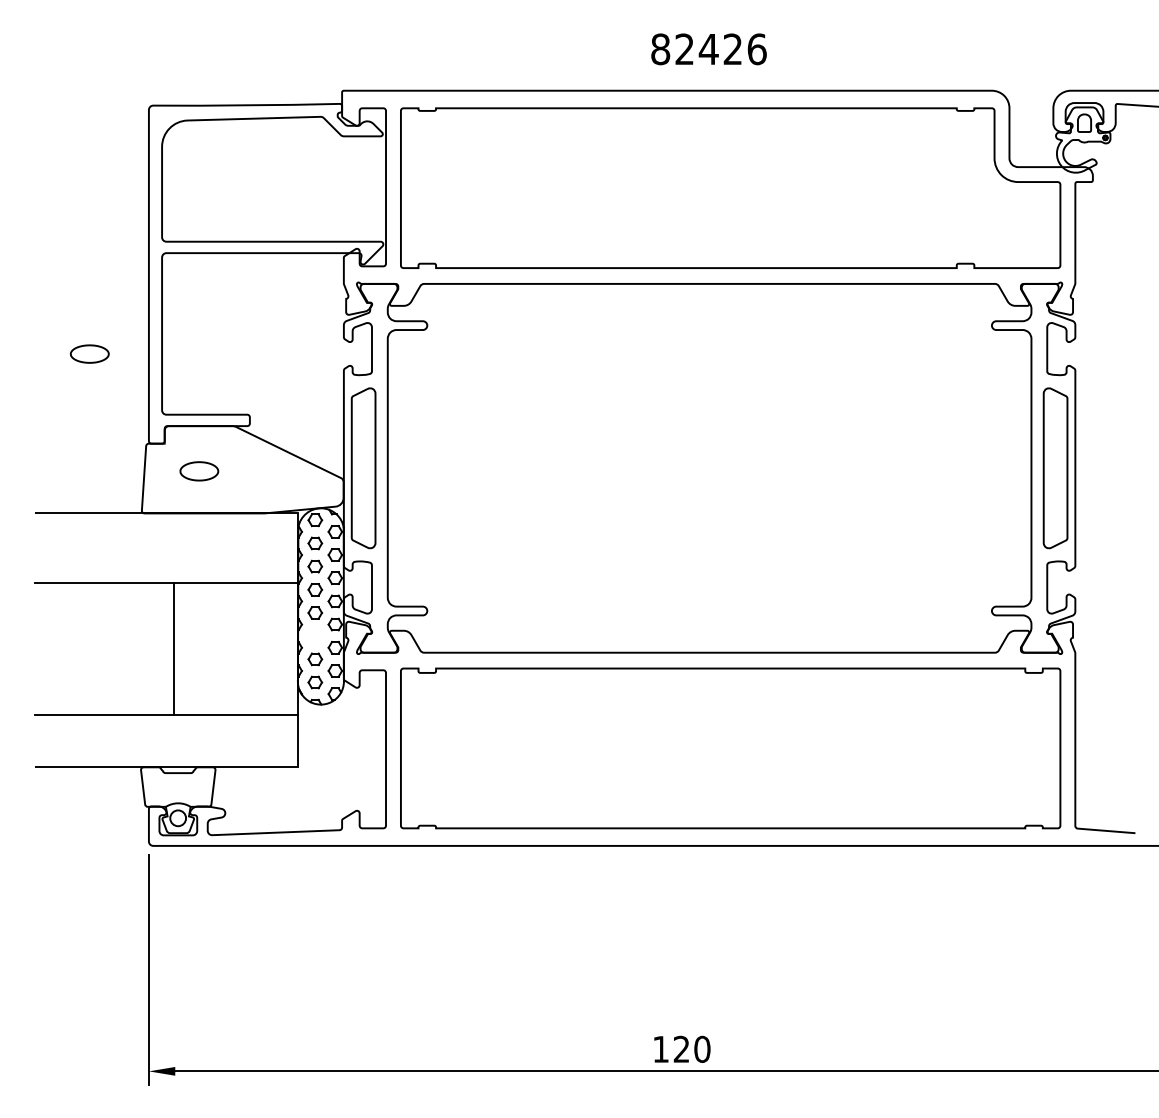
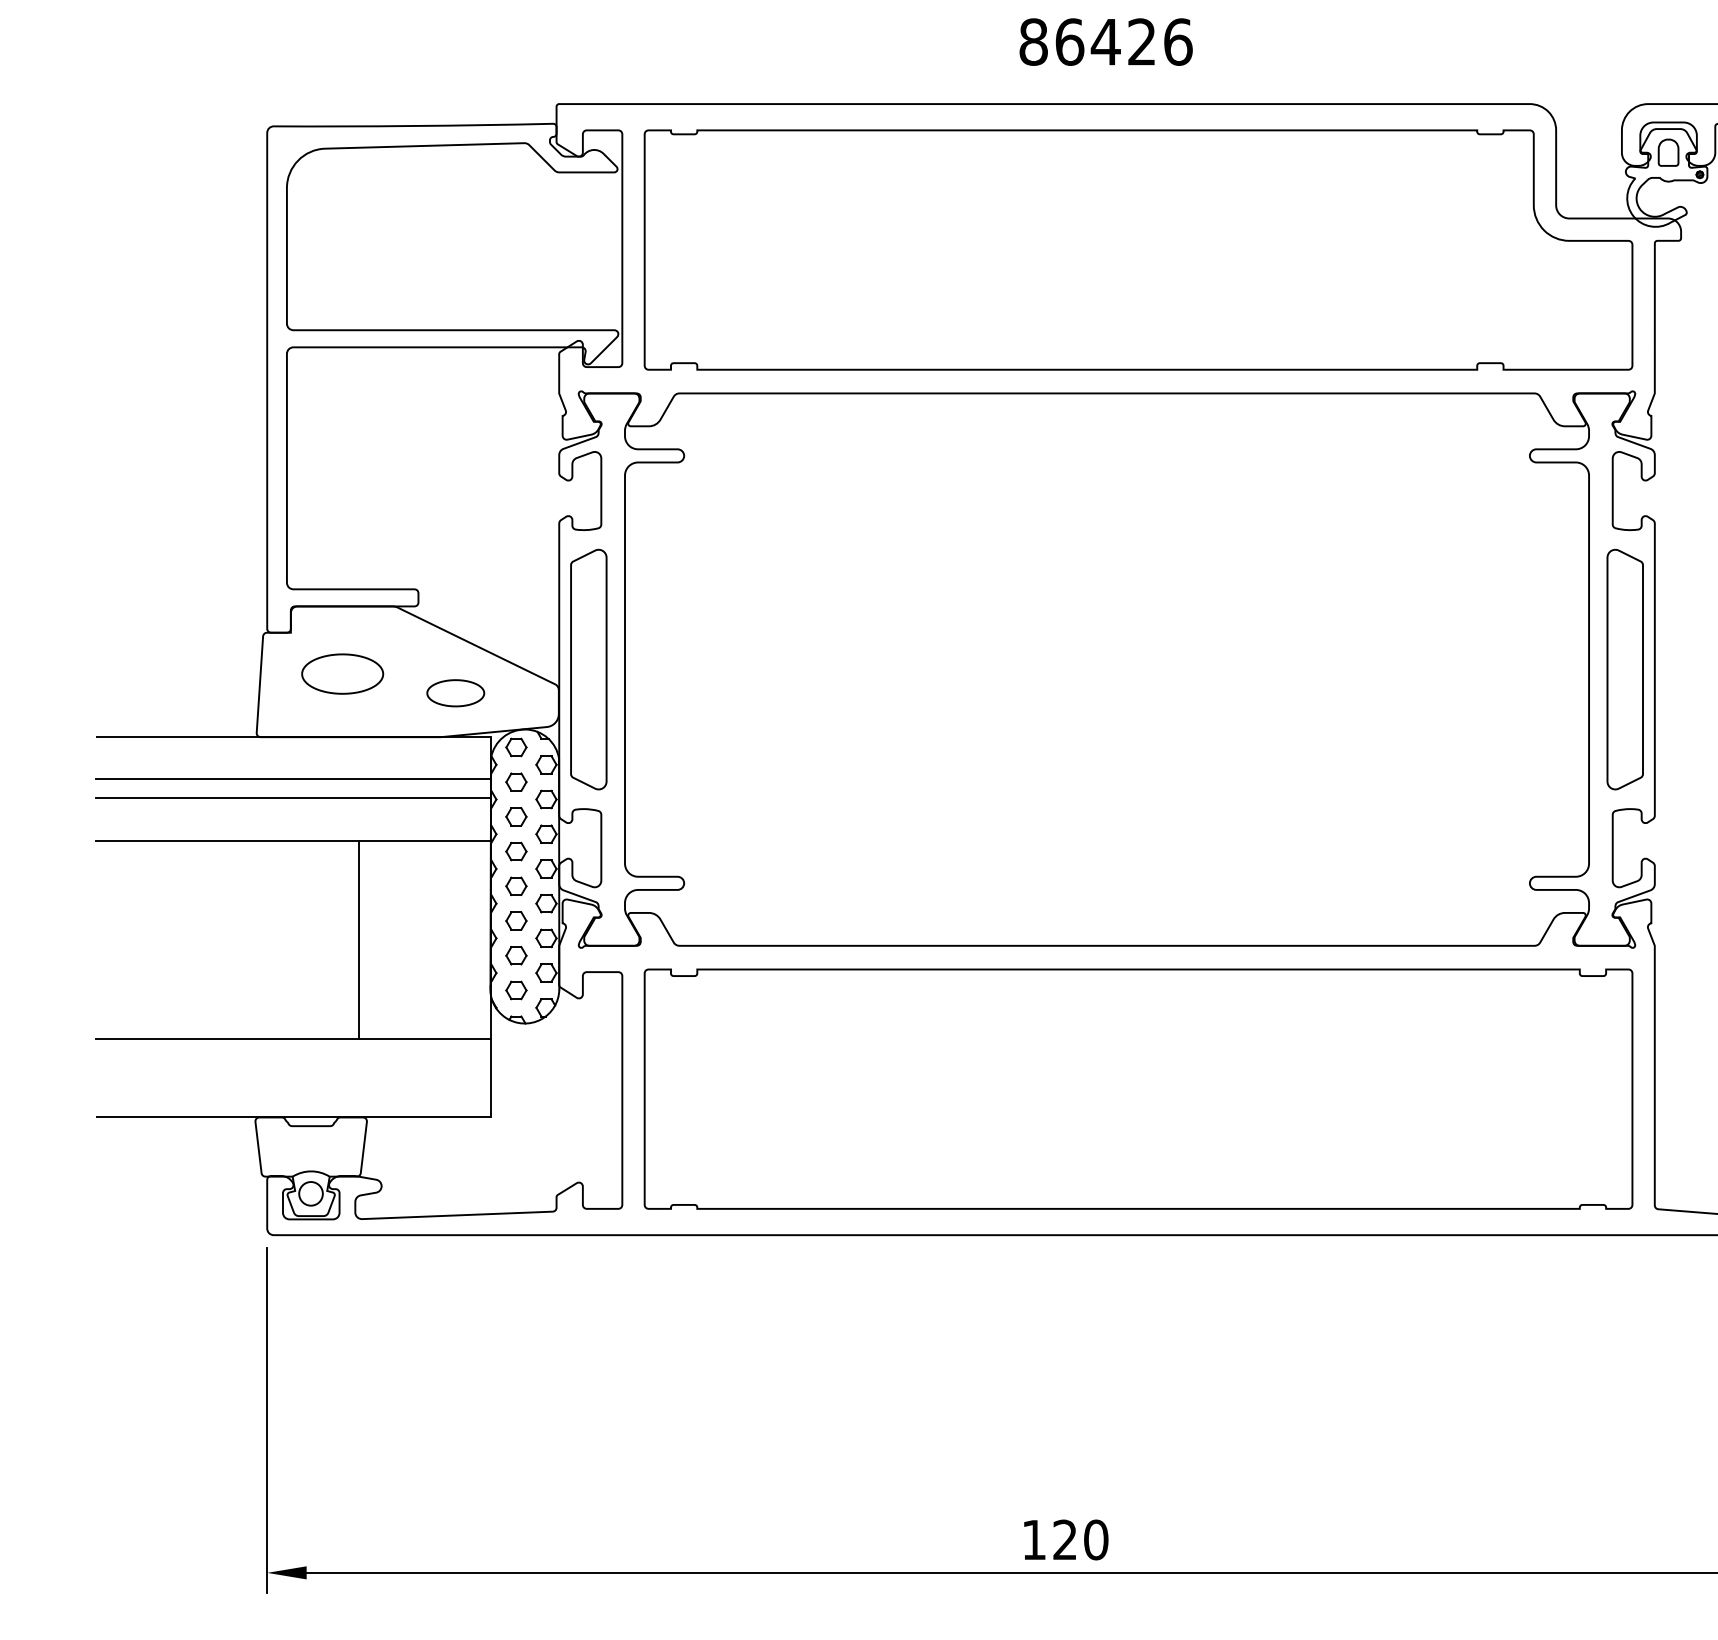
text: (684, 49) -> (1069, 42), 82426 -> 86426
part: (89, 353) -> (455, 692), moved
part: (199, 471) -> (342, 674), size x1.43
line: (166, 541) -> (293, 779), added
line: (166, 553) -> (293, 797), added
part: (315, 635) -> (516, 920), added
line: (174, 648) -> (359, 939), moved

